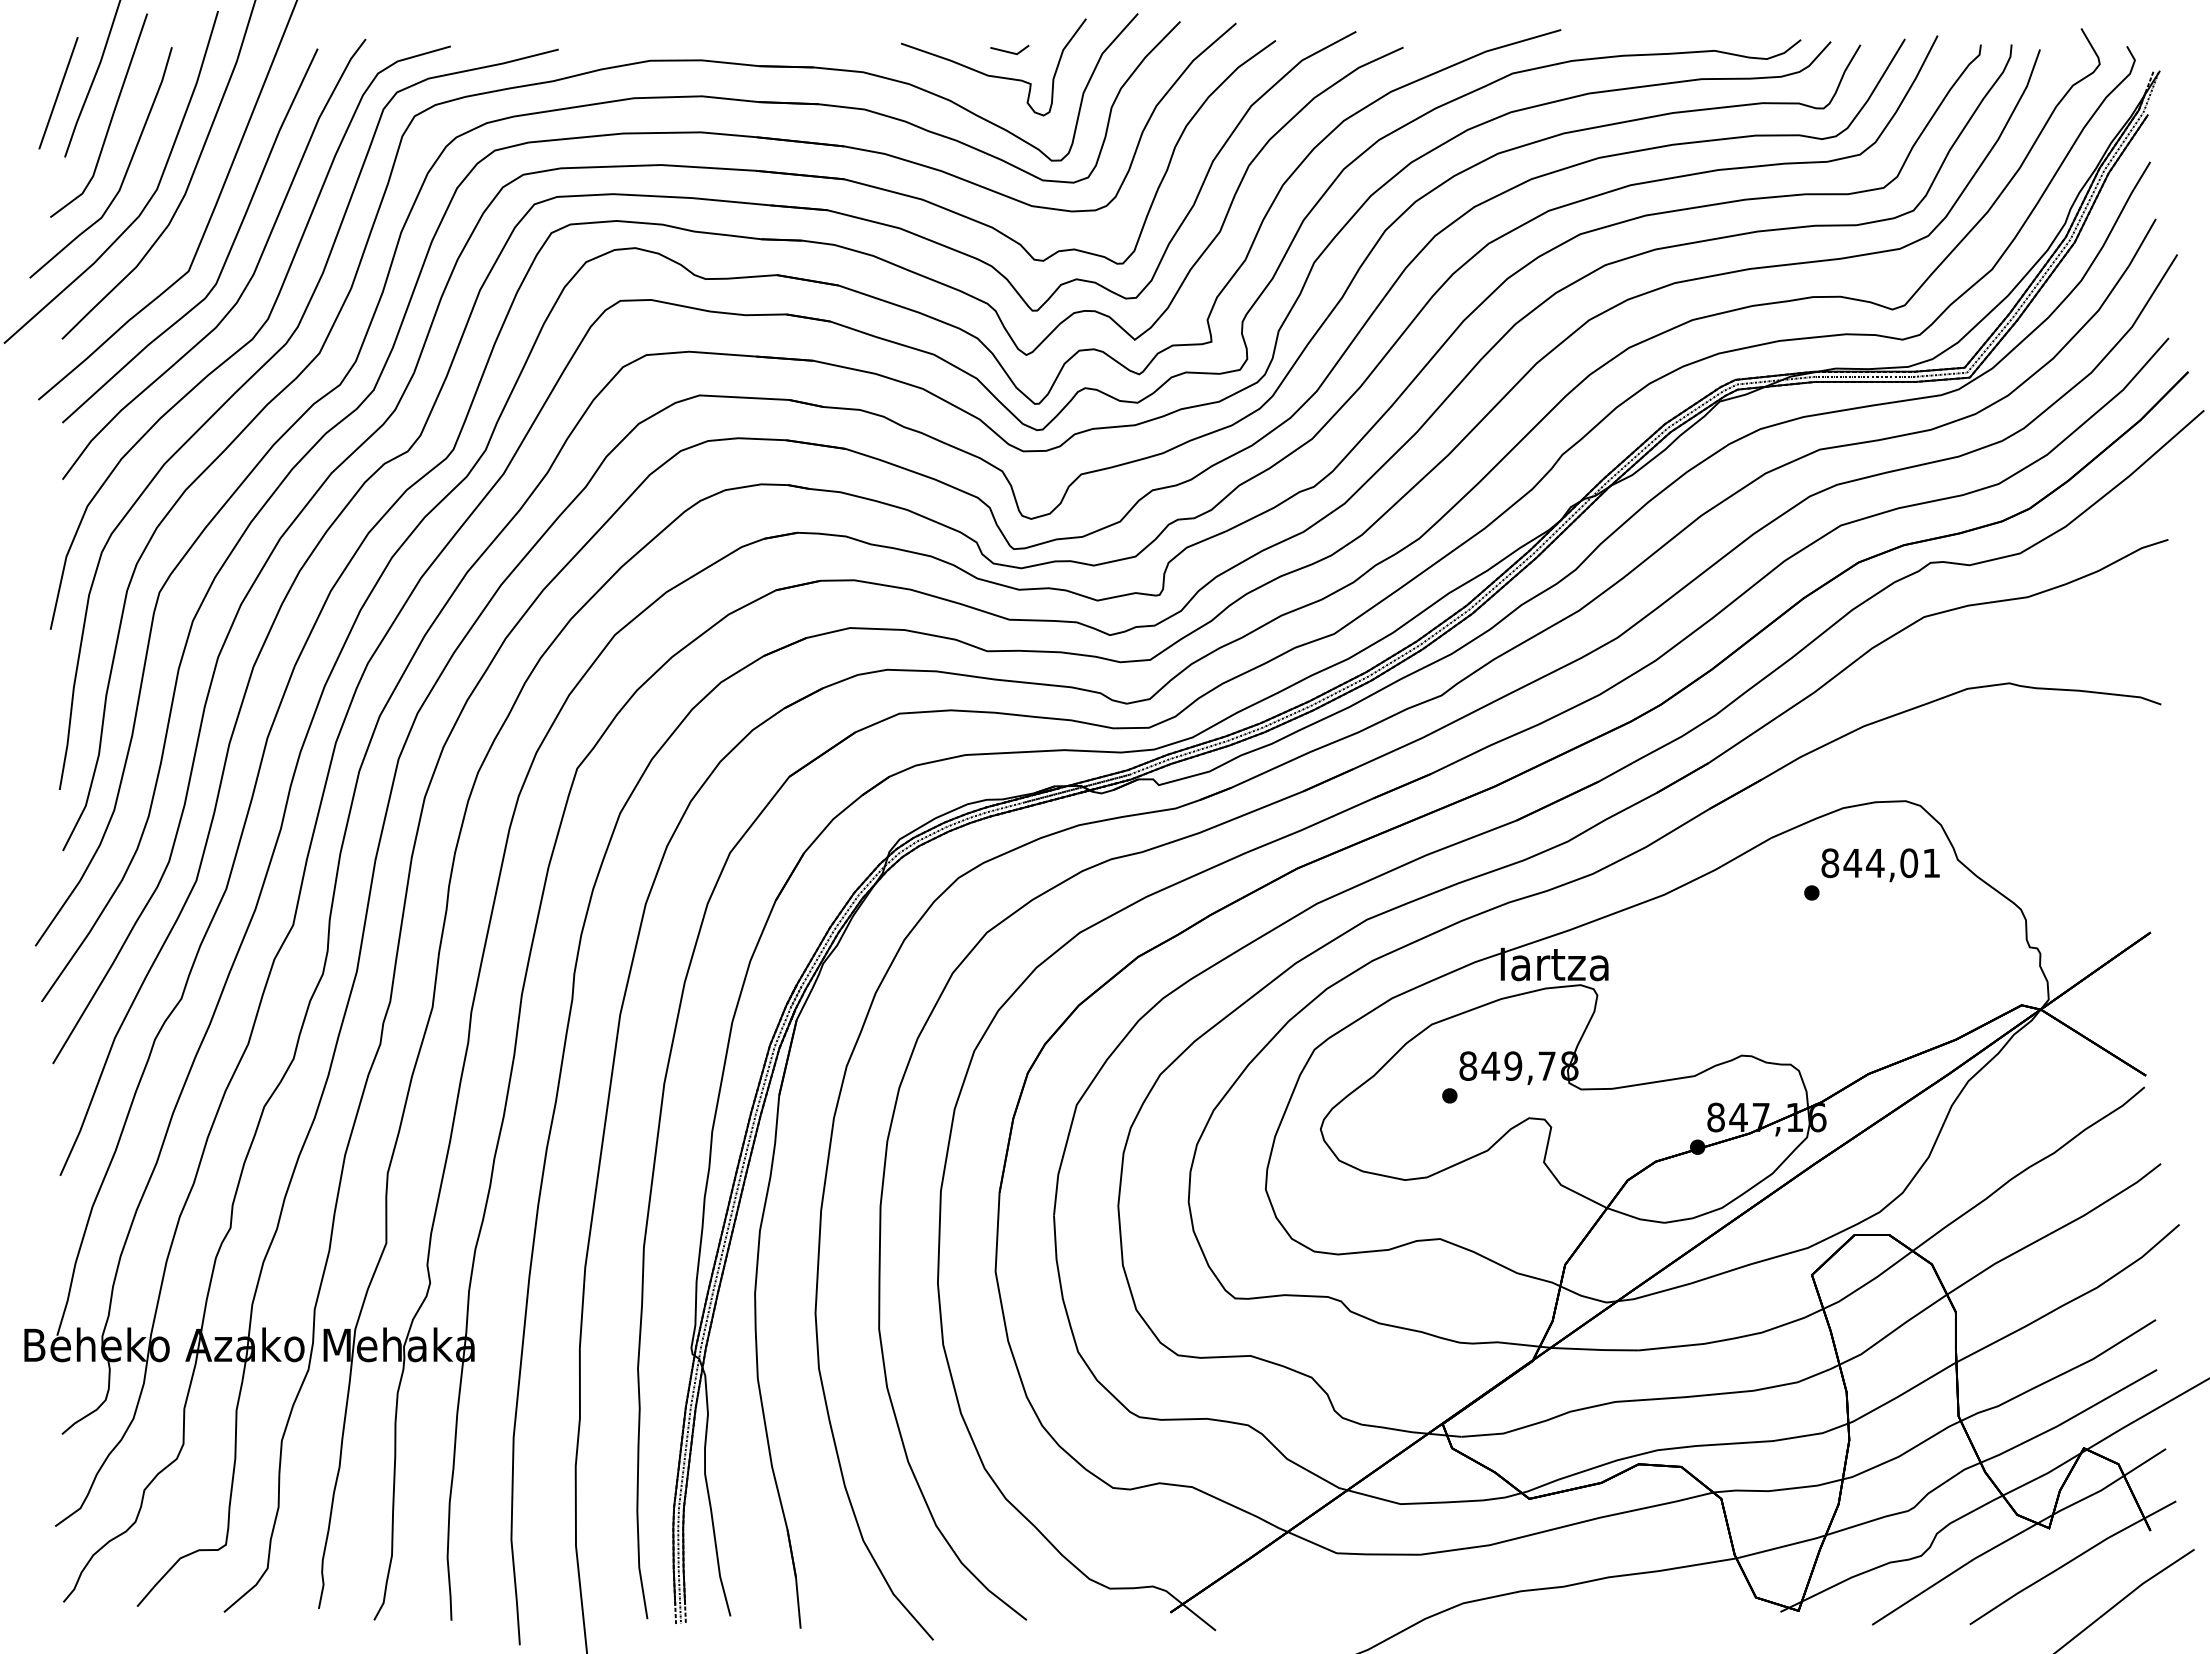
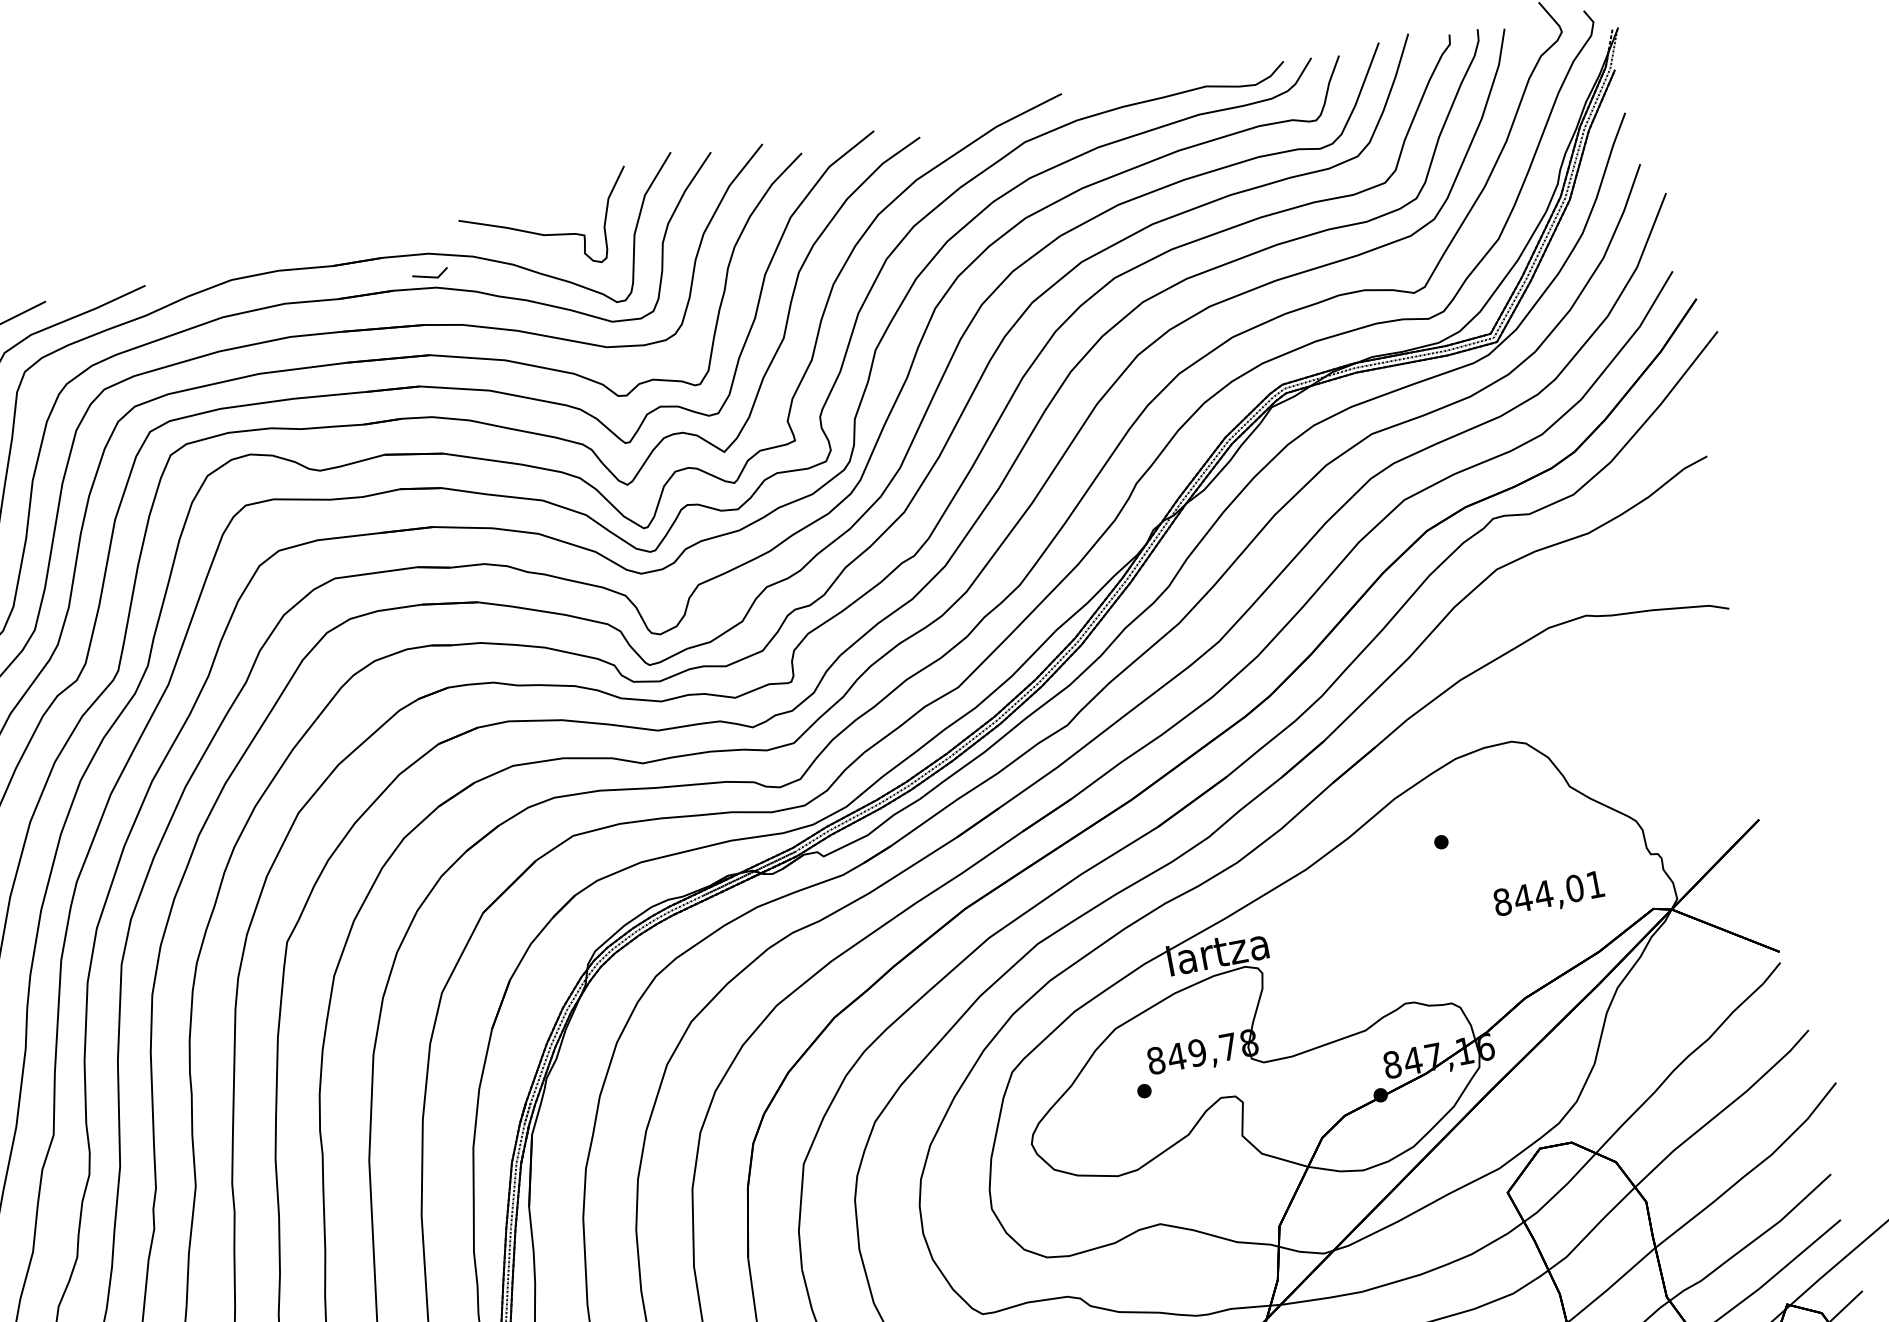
line: (1009, 51) -> (430, 276), moved
text: (1880, 865) -> (1549, 895), moved

